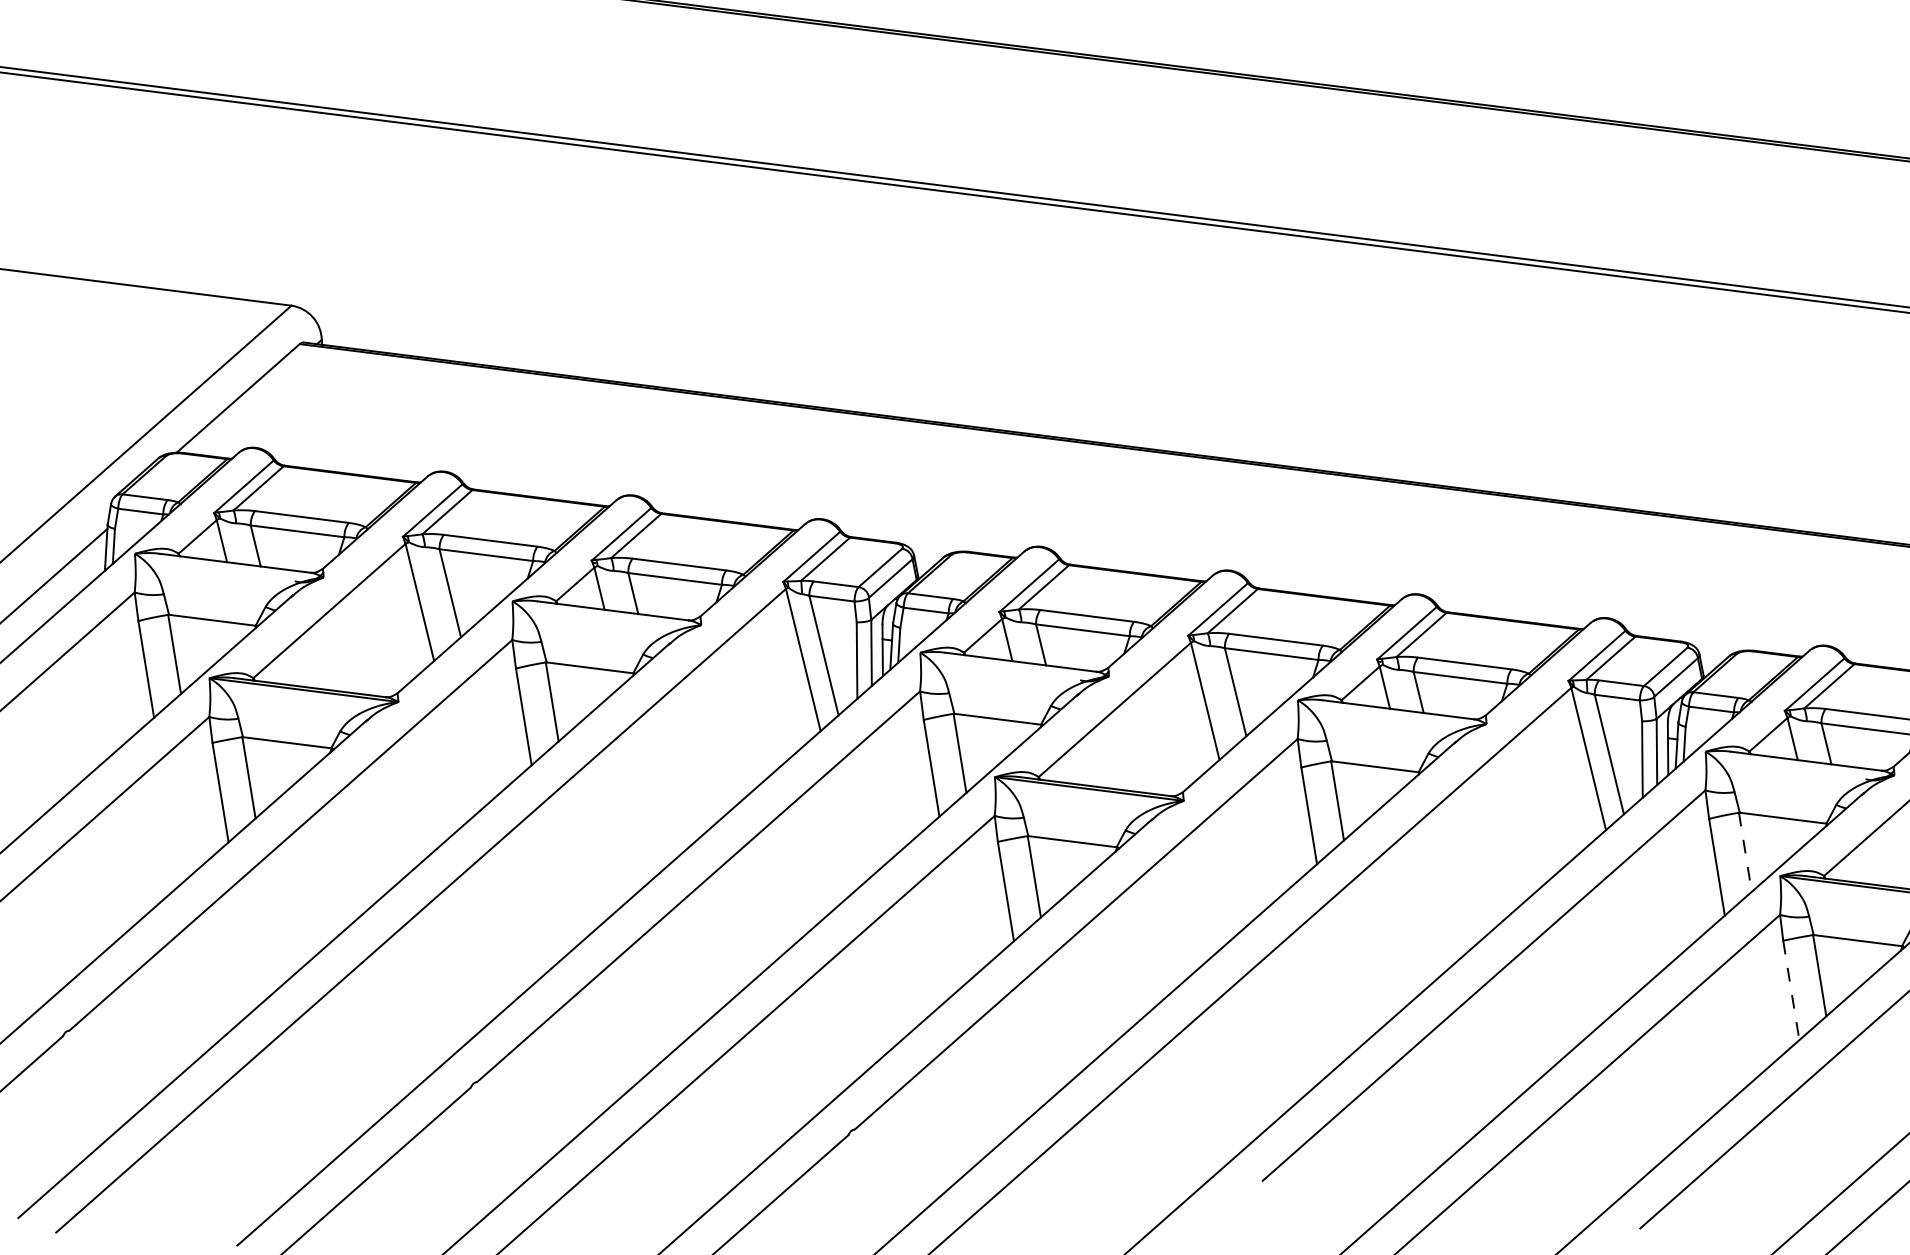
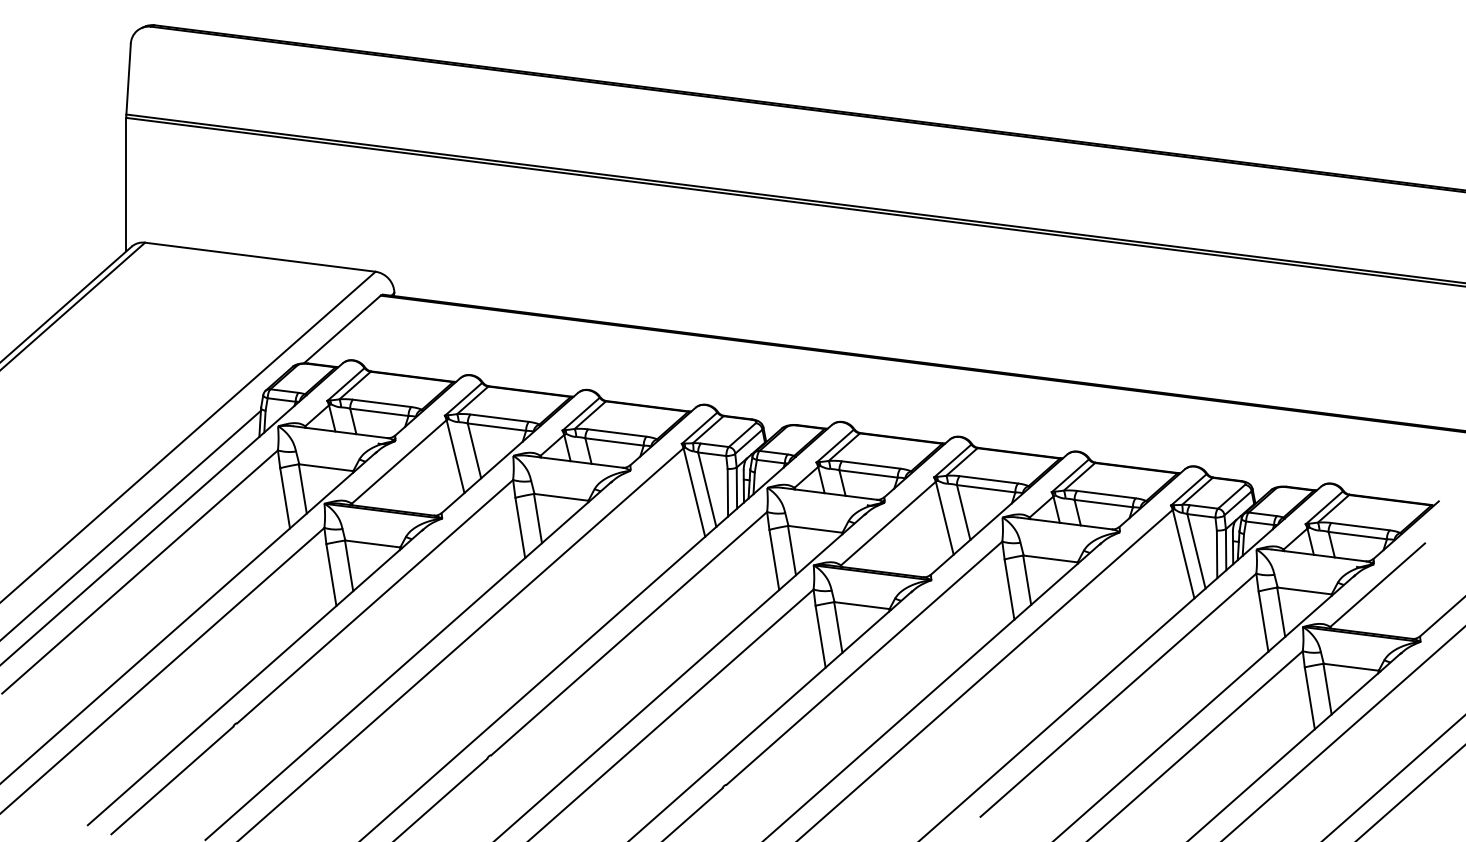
line: (1745, 852) -> (1281, 612), dashed -> solid
line: (1790, 990) -> (1309, 698), dashed -> solid

